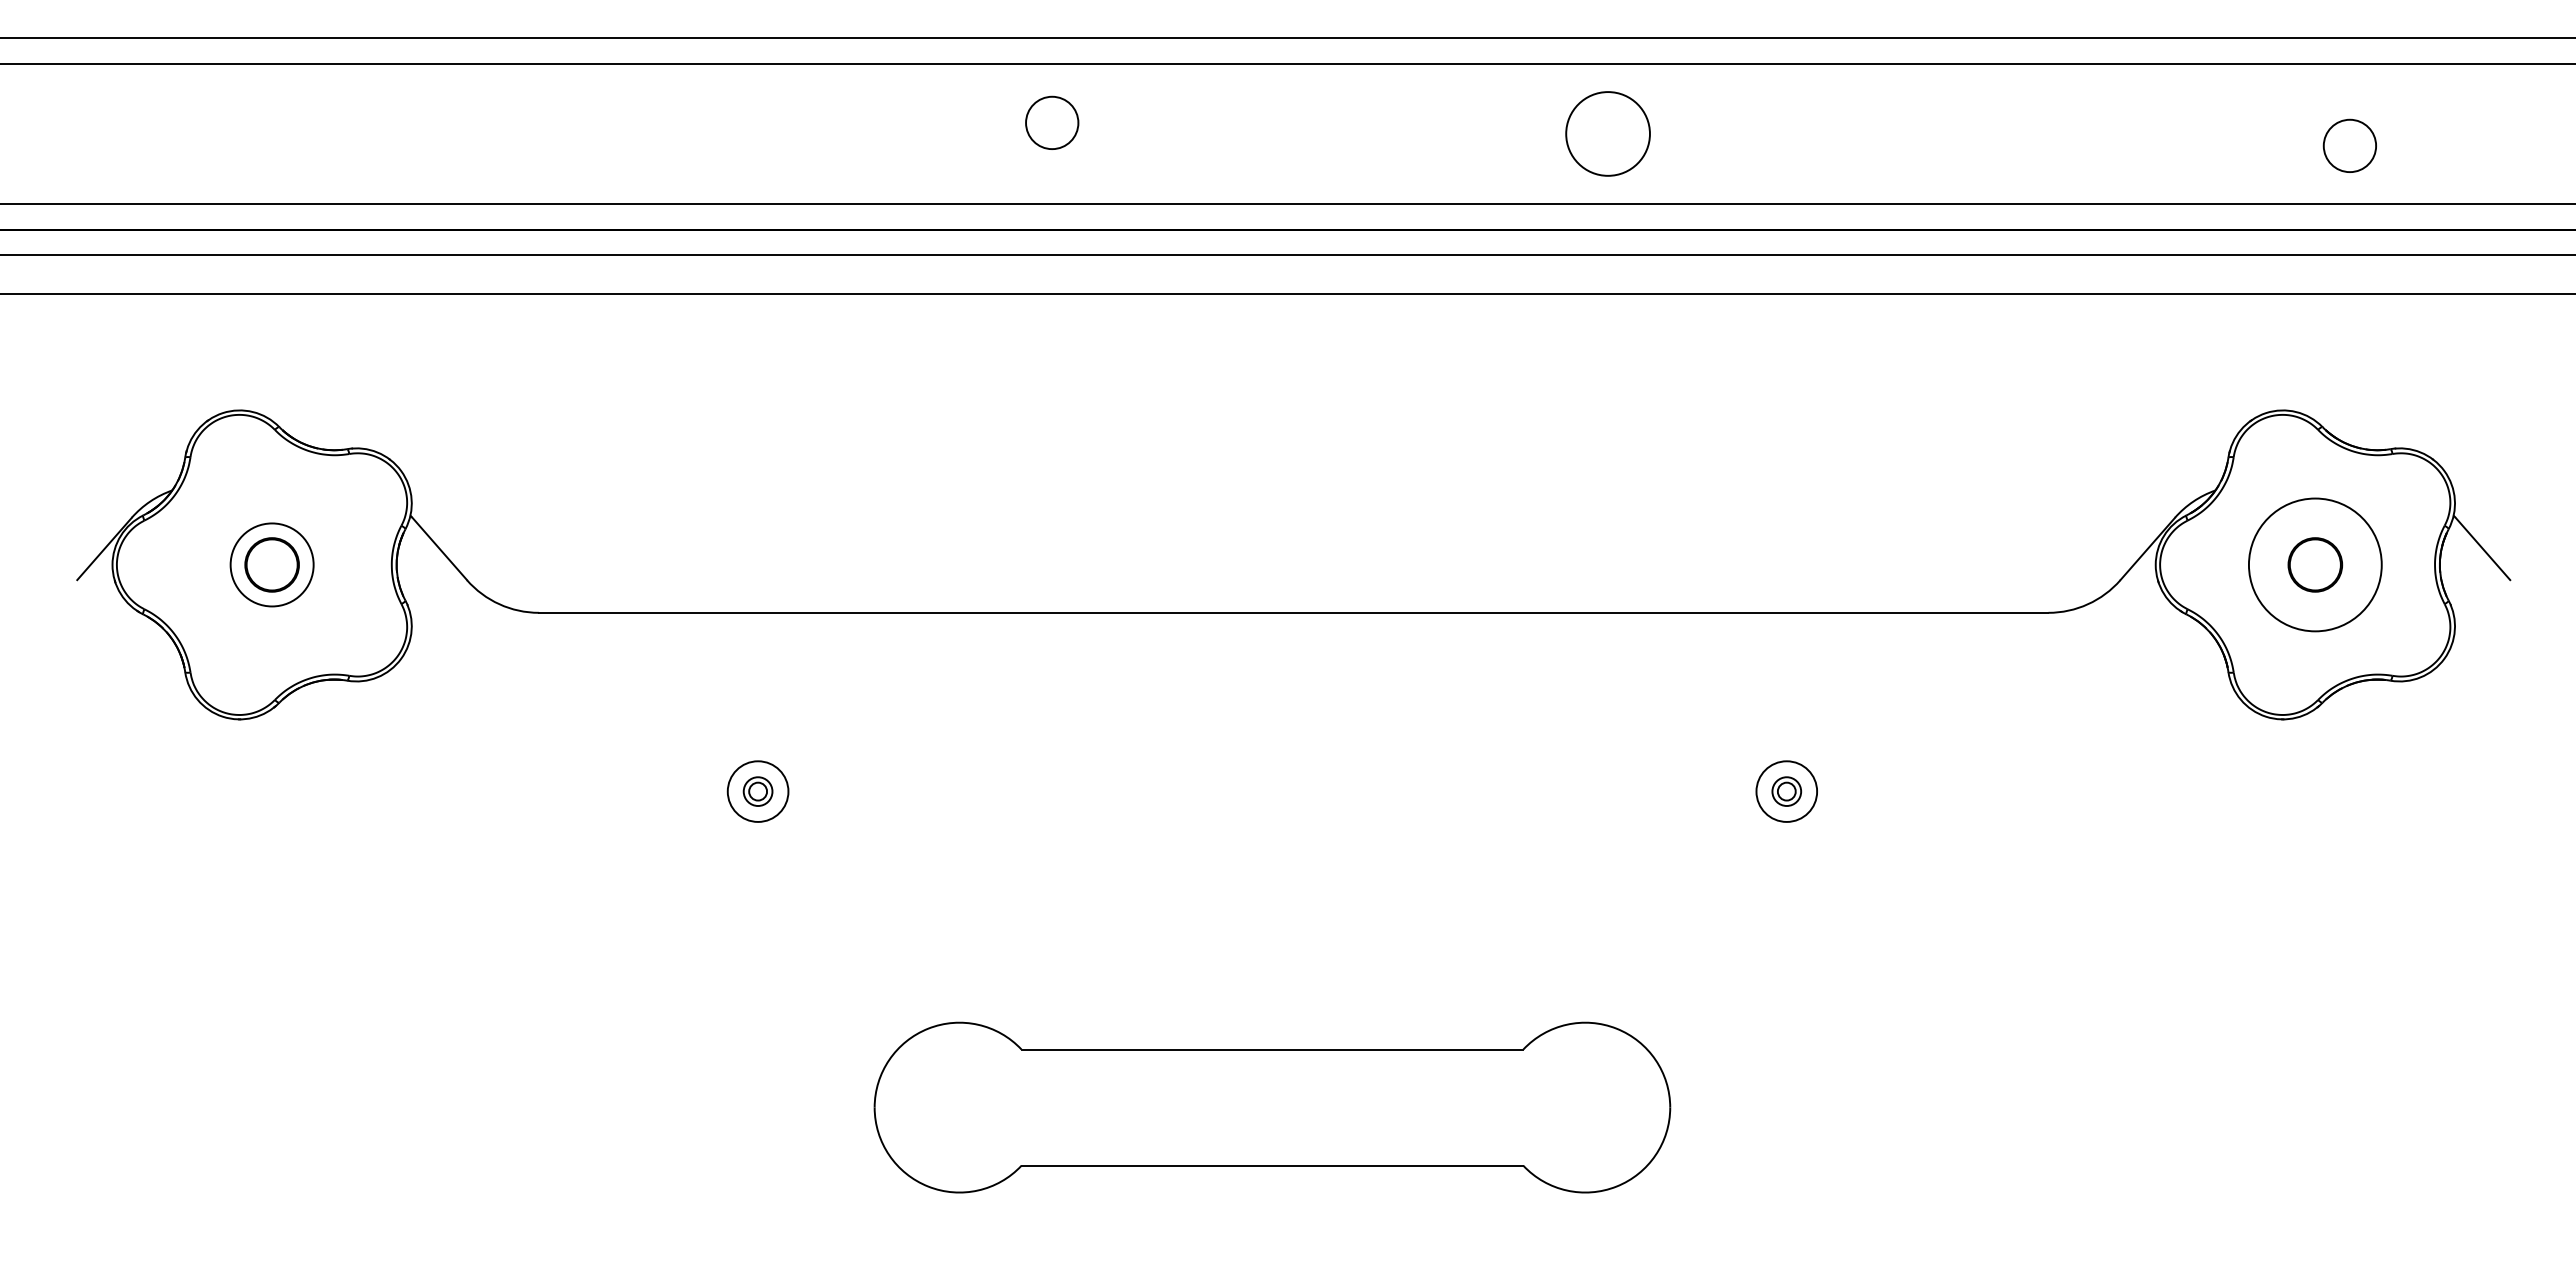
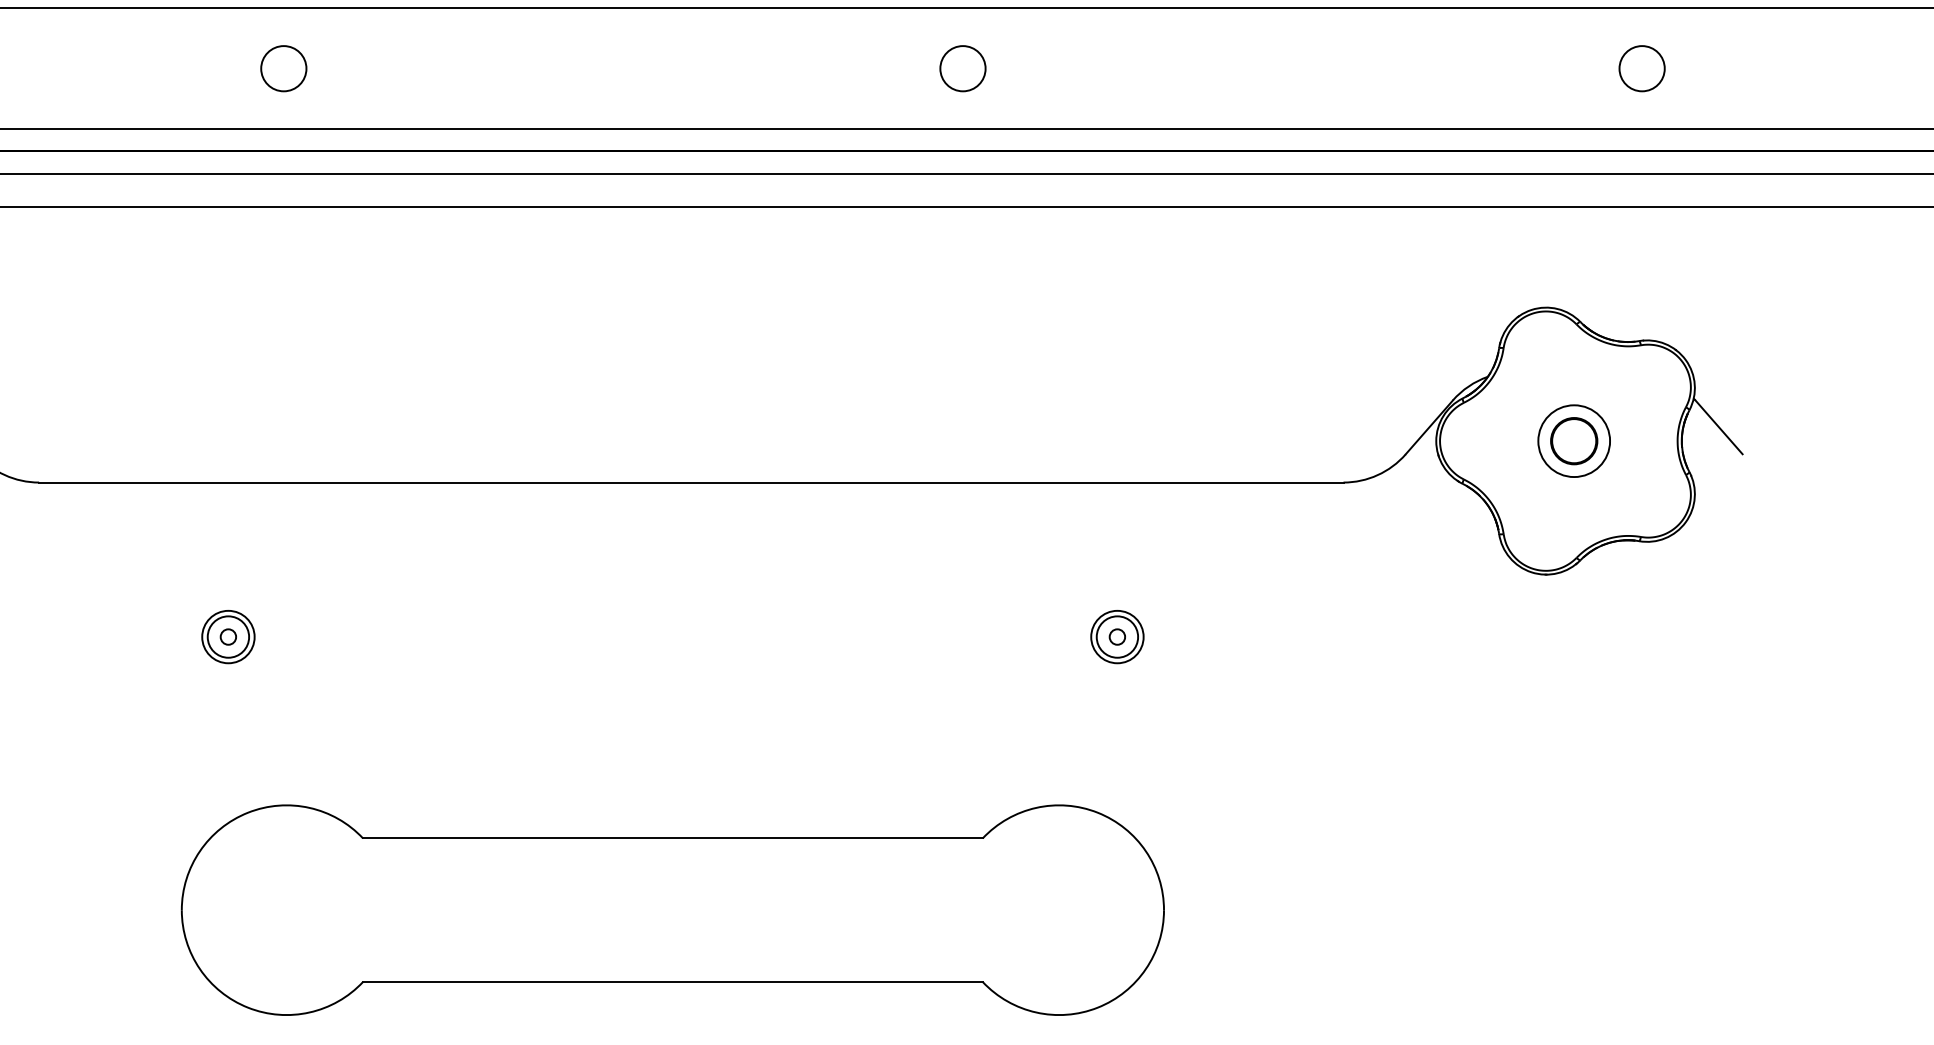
circle: (1052, 122) -> (284, 68), moved
circle: (1607, 133) -> (962, 68), size x0.62
circle: (2349, 145) -> (1641, 68), moved
circle: (2314, 564) -> (1573, 440), size x0.62
circle: (758, 791) -> (228, 636), size x1.67
circle: (1786, 791) -> (1117, 636), size x1.67
part: (1272, 1107) -> (672, 910), size x1.43

